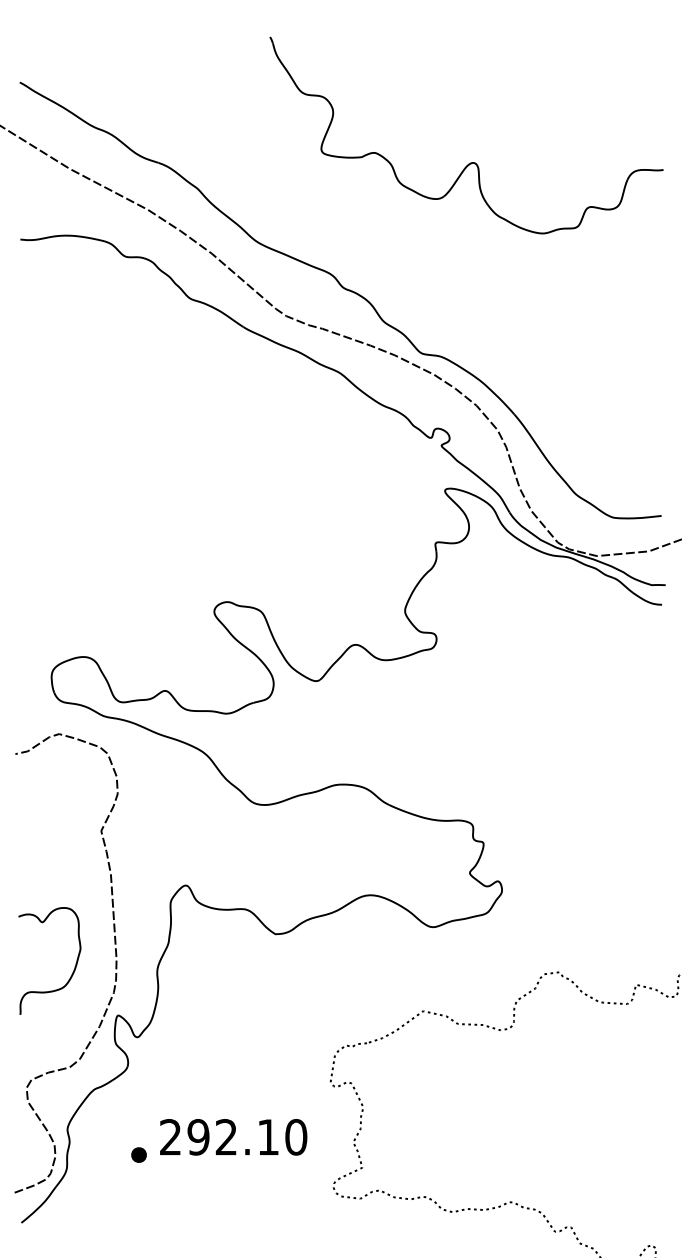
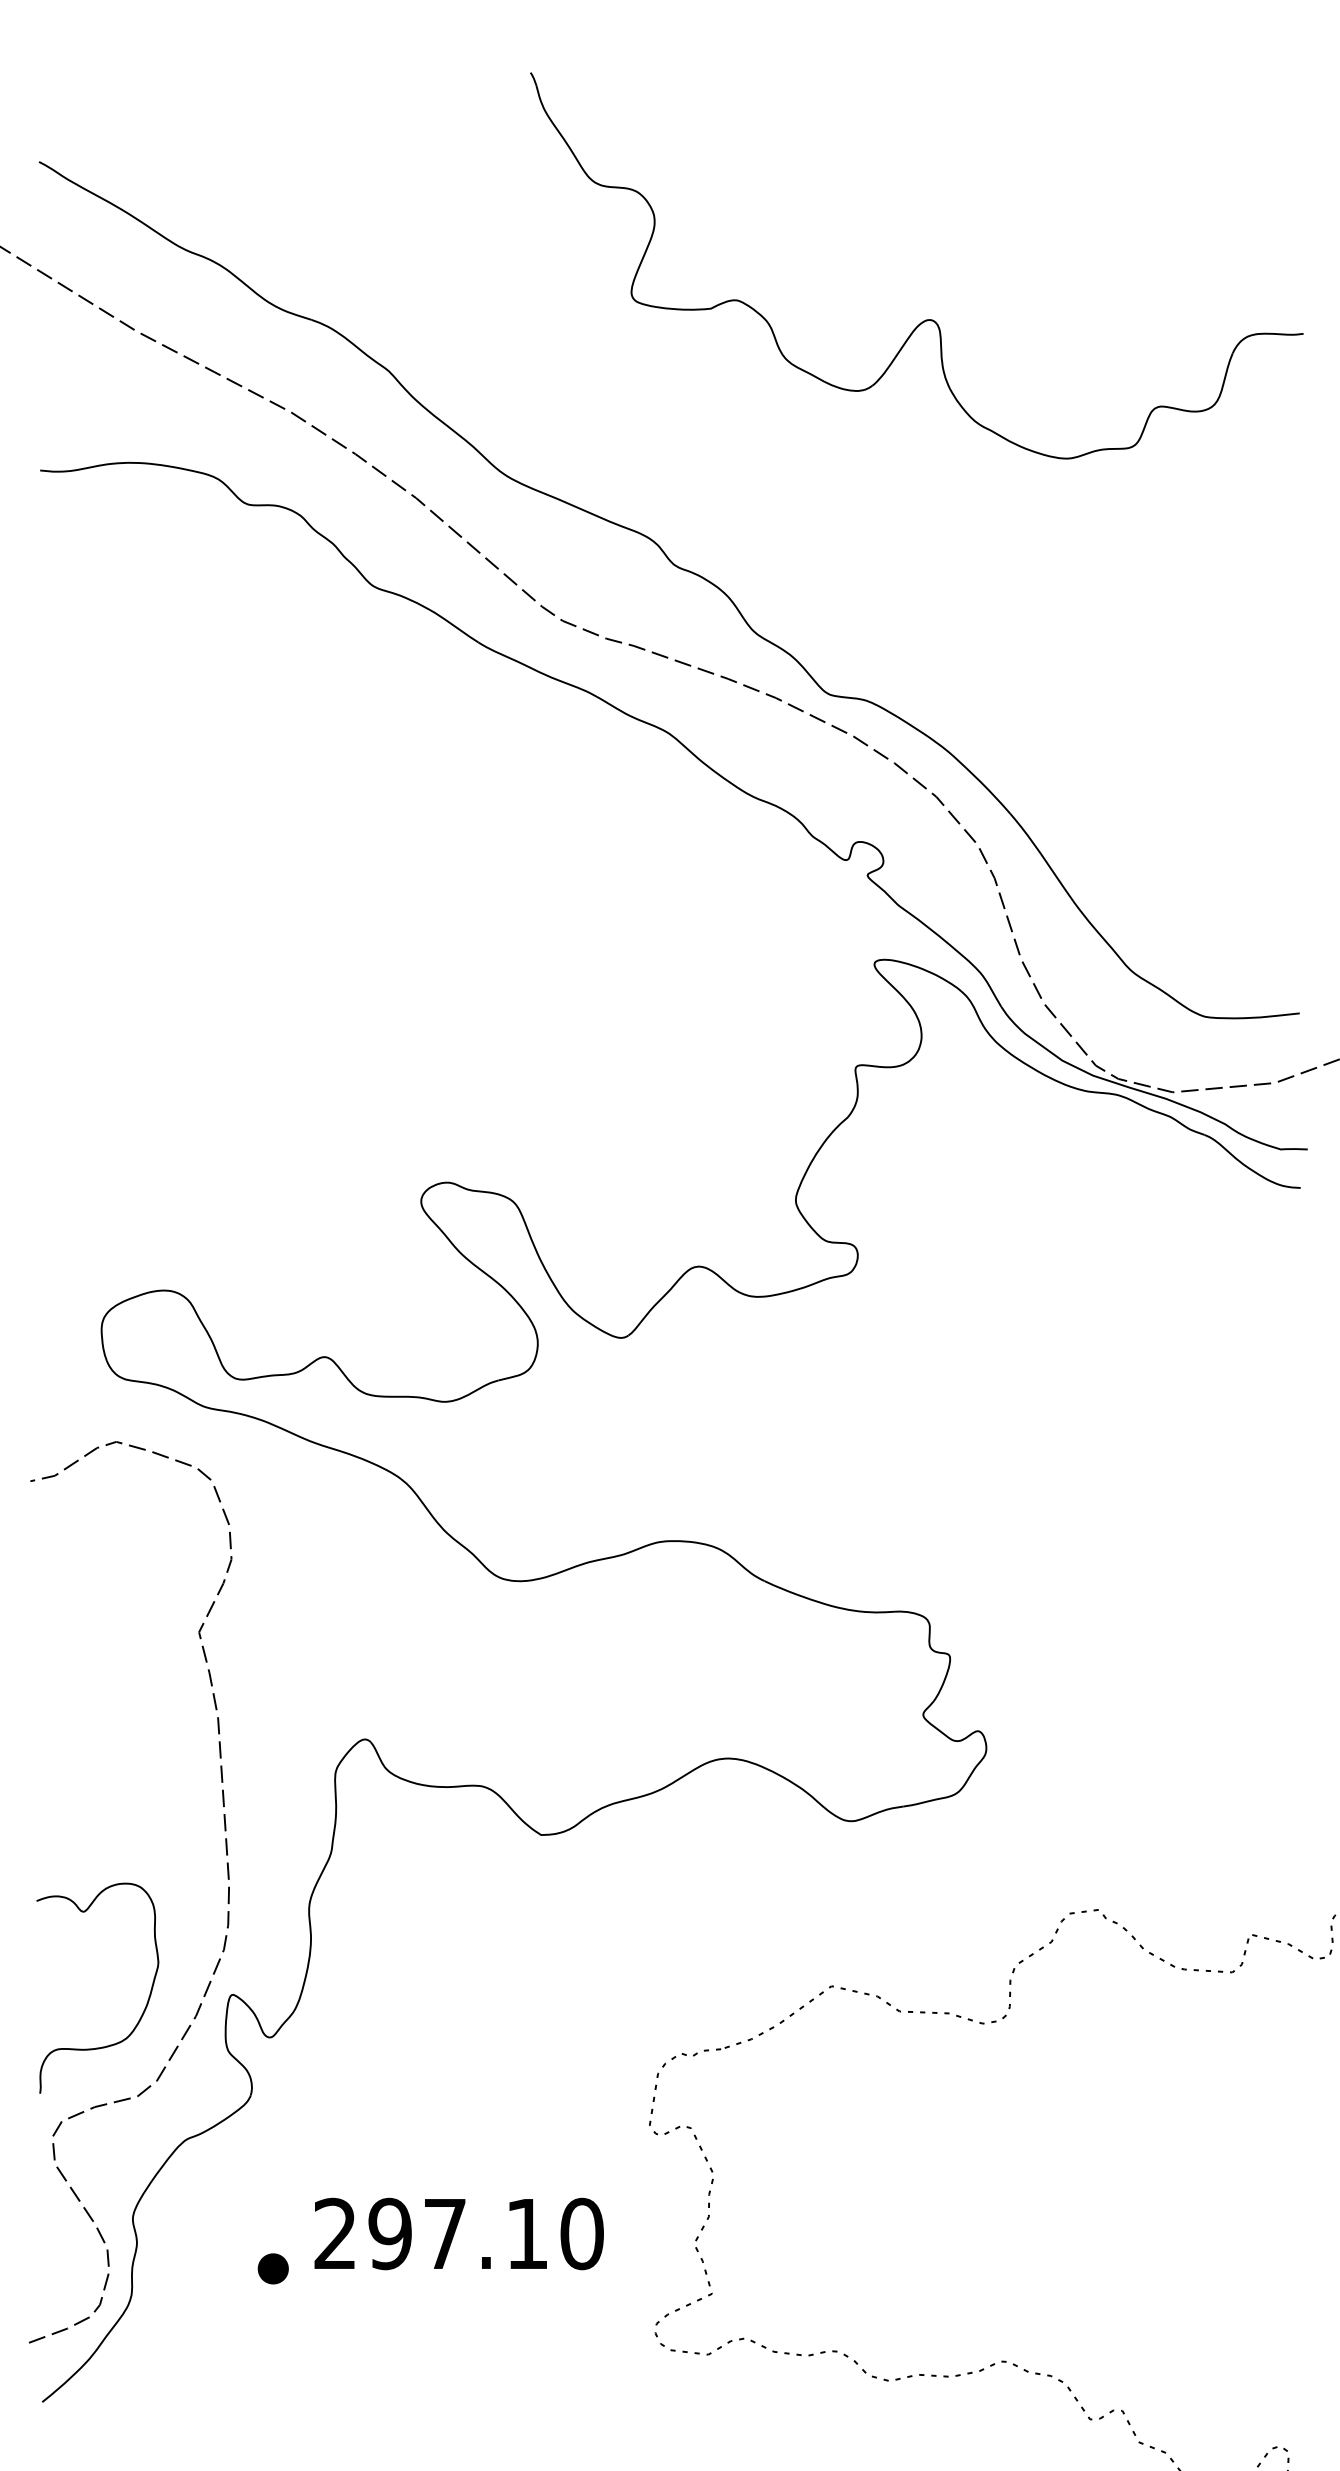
curve: (73, 969) -> (144, 2004), moved
text: (225, 1137) -> (443, 2234), 292.10 -> 297.10

